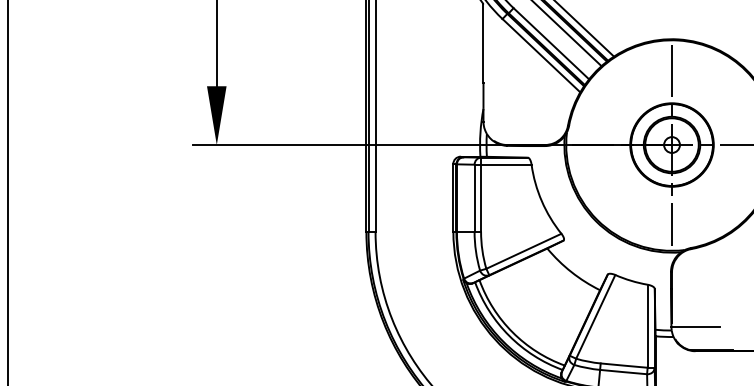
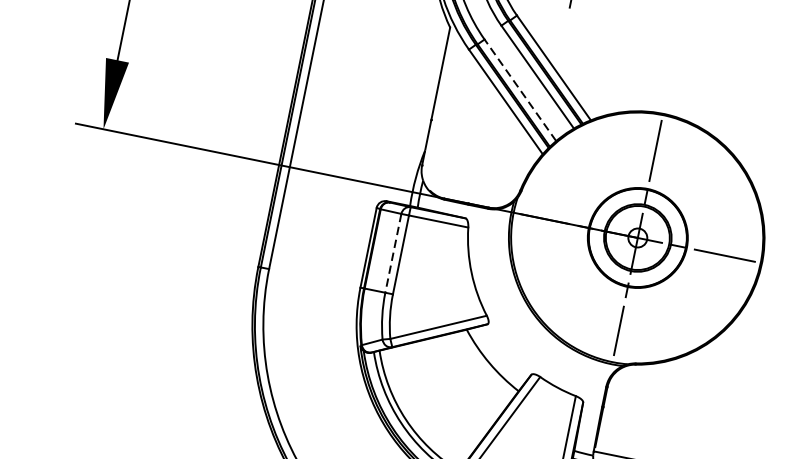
line: (551, 43) -> (520, 90), solid -> dashed
line: (474, 198) -> (393, 253), solid -> dashed

